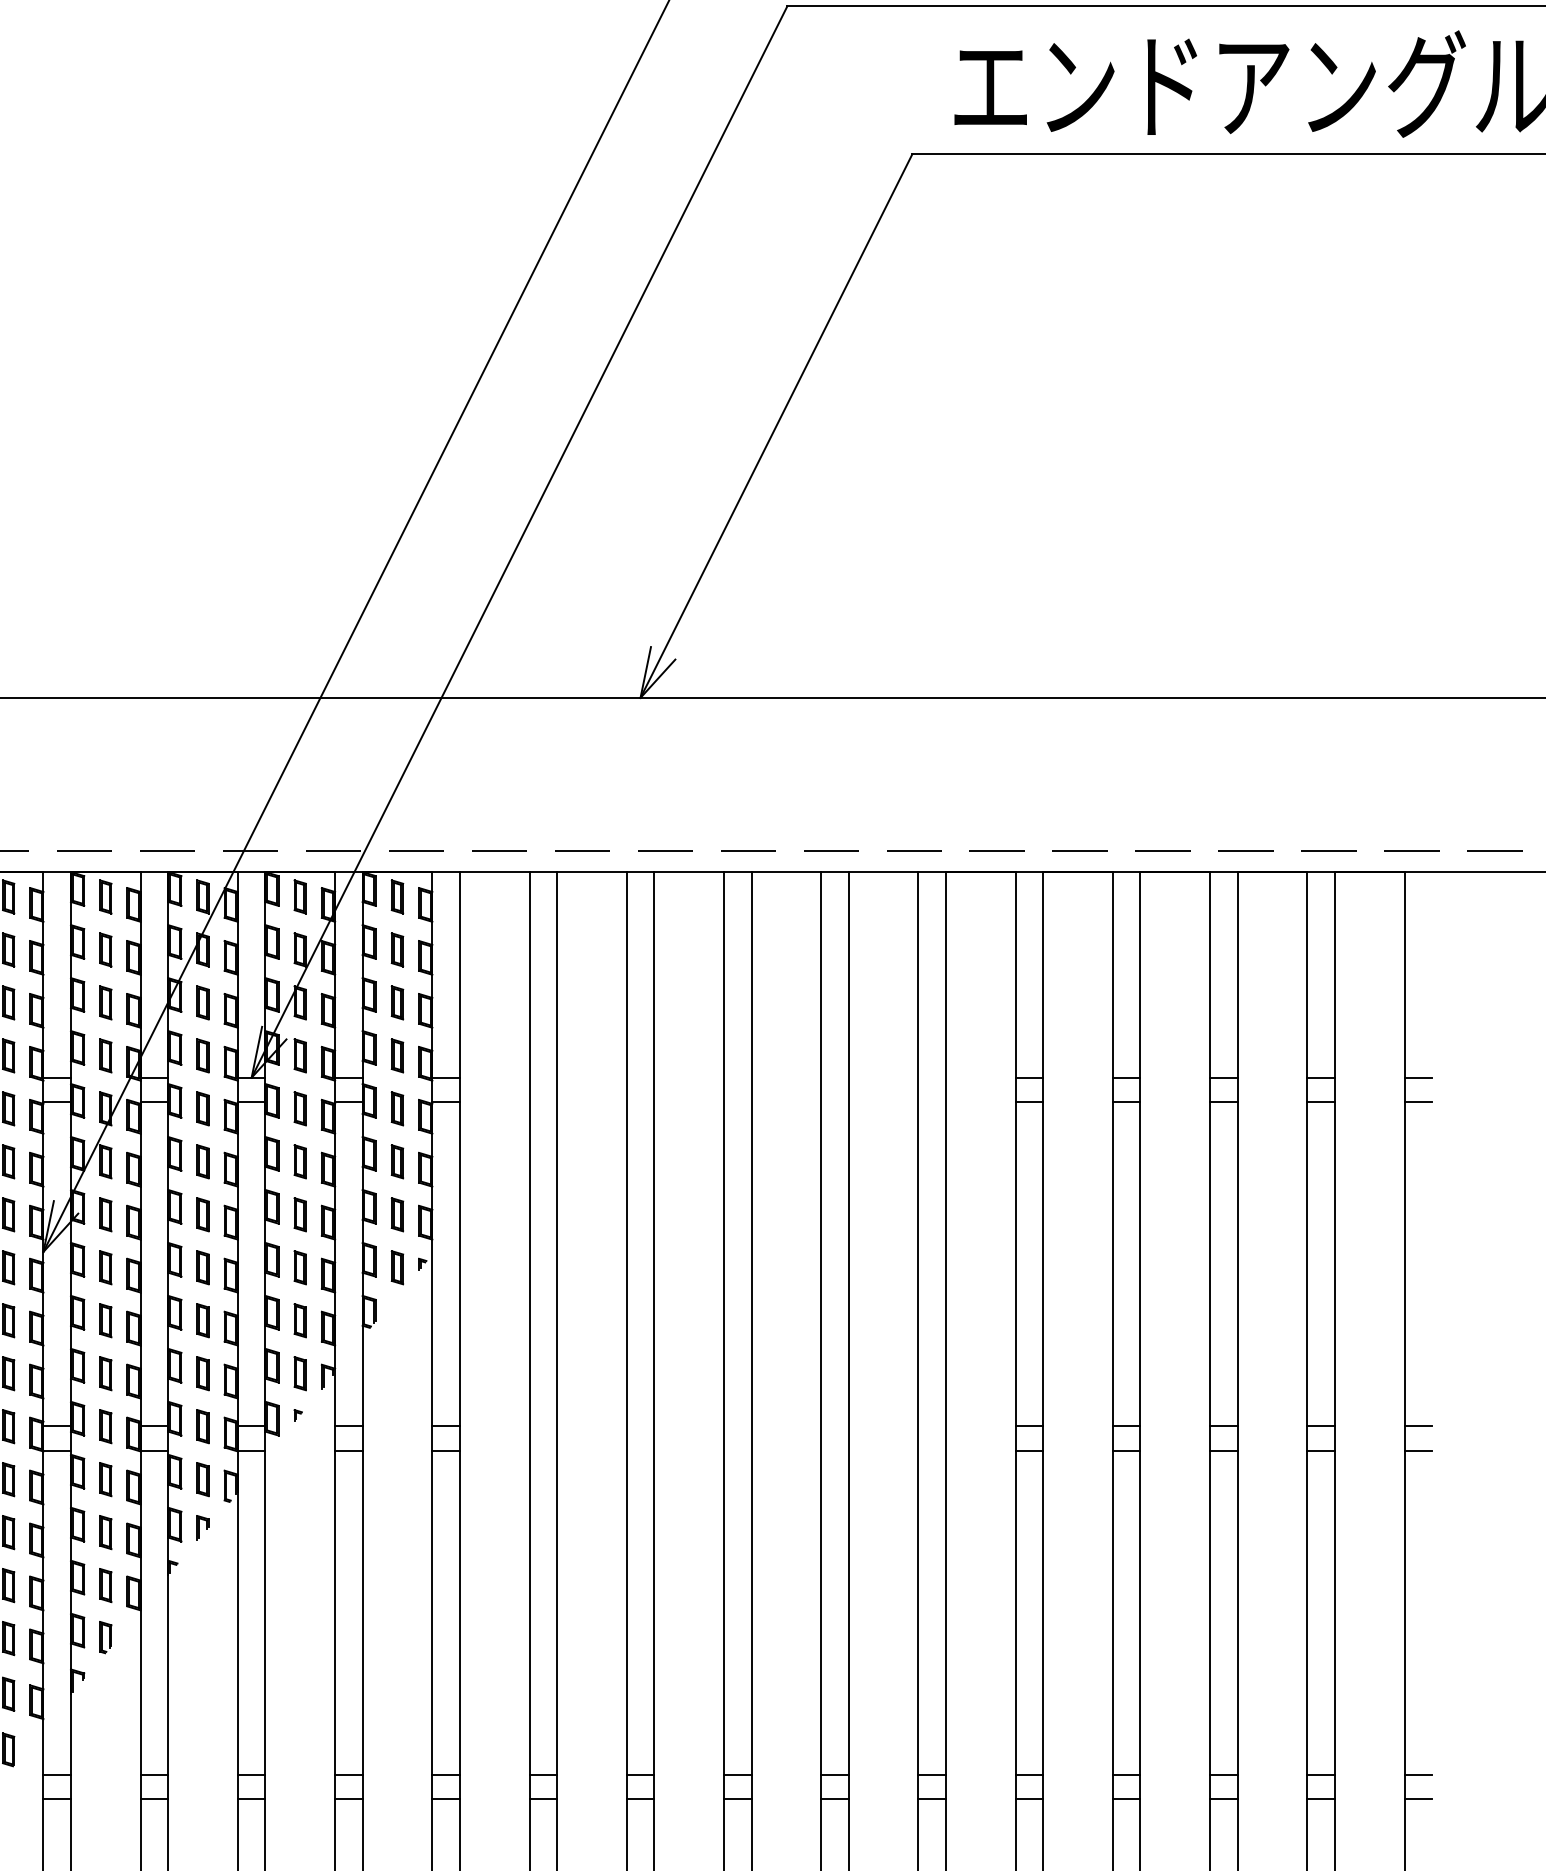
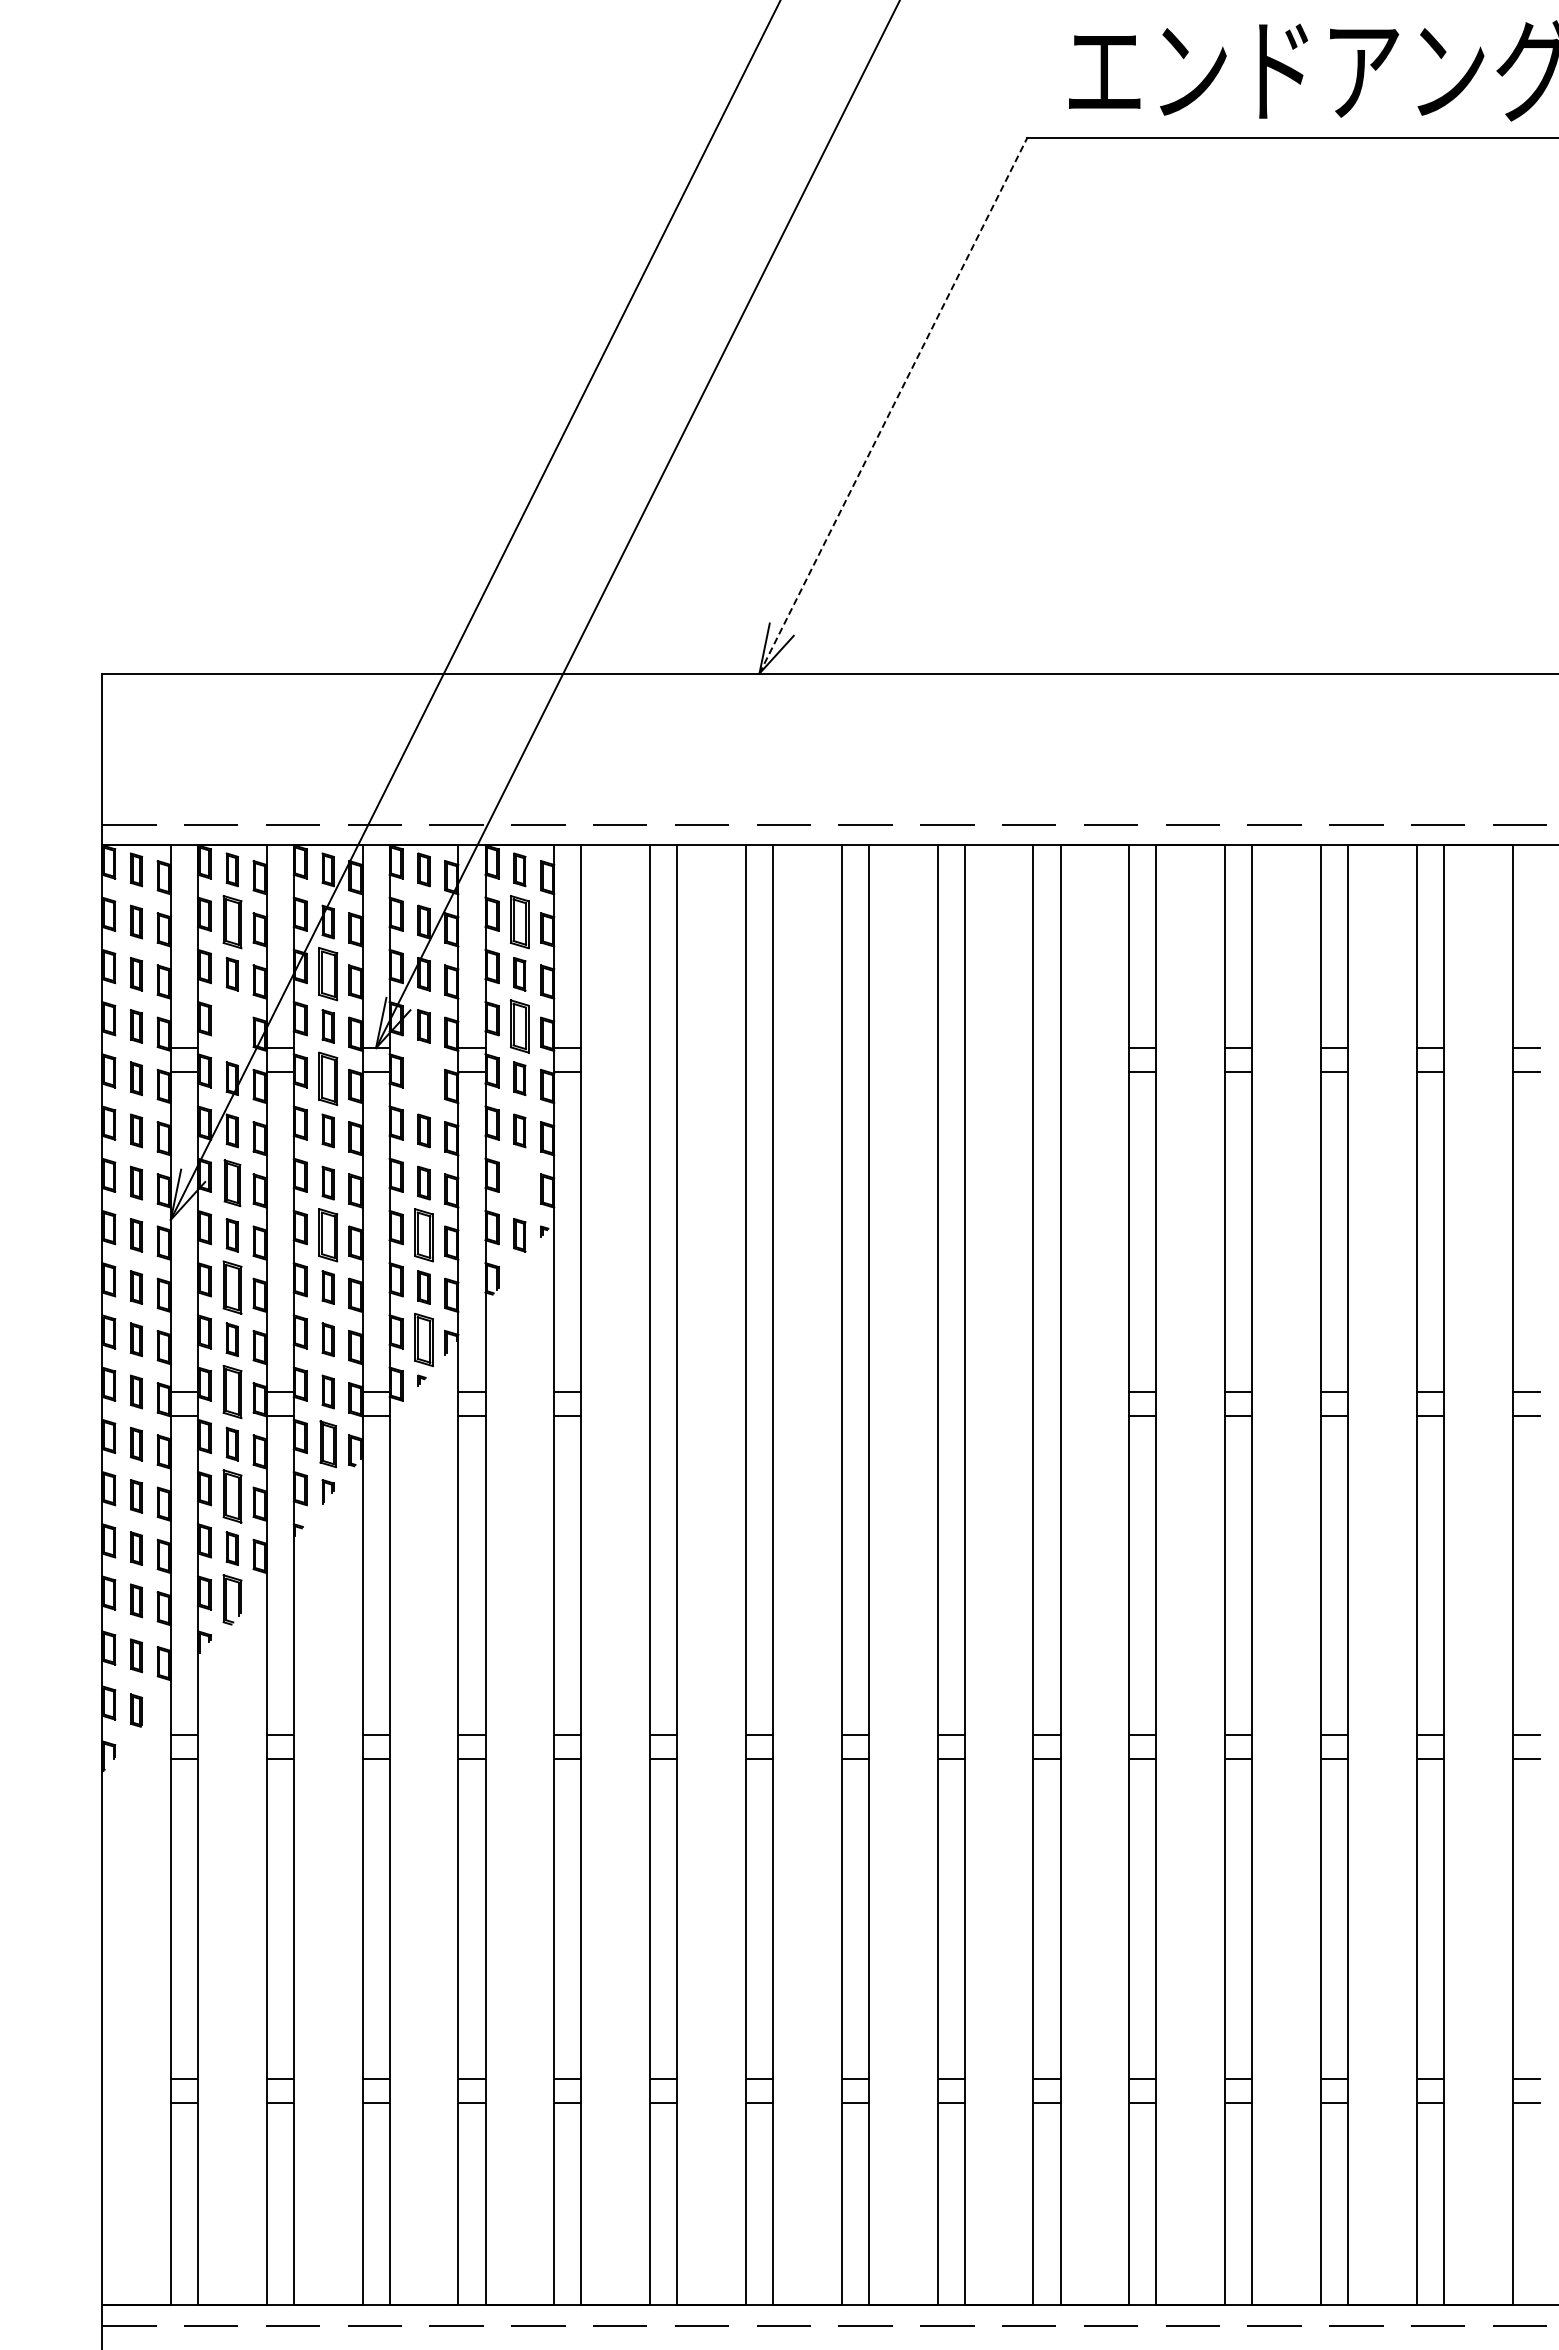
line: (776, 425) -> (893, 405), solid -> dashed
part: (104, 949) -> (231, 921), size x1.6
part: (397, 949) -> (519, 921), size x1.6
part: (202, 1003) -> (327, 974), size x1.6
part: (104, 1055) -> (231, 1026), removed
part: (397, 1055) -> (519, 1026), size x1.6
part: (202, 1108) -> (327, 1078), size x1.6
part: (299, 1108) -> (423, 1078), removed
part: (104, 1214) -> (231, 1182), size x1.4
part: (397, 1214) -> (519, 1182), removed
part: (202, 1267) -> (327, 1235), size x1.6
part: (299, 1267) -> (423, 1235), size x1.6
part: (104, 1320) -> (231, 1287), size x1.6
part: (299, 1373) -> (423, 1339), size x1.6
part: (104, 1426) -> (231, 1391), size x1.6
part: (202, 1478) -> (327, 1443), size x1.4
part: (104, 1532) -> (231, 1496), size x1.6
part: (104, 1637) -> (231, 1599), size x1.6

